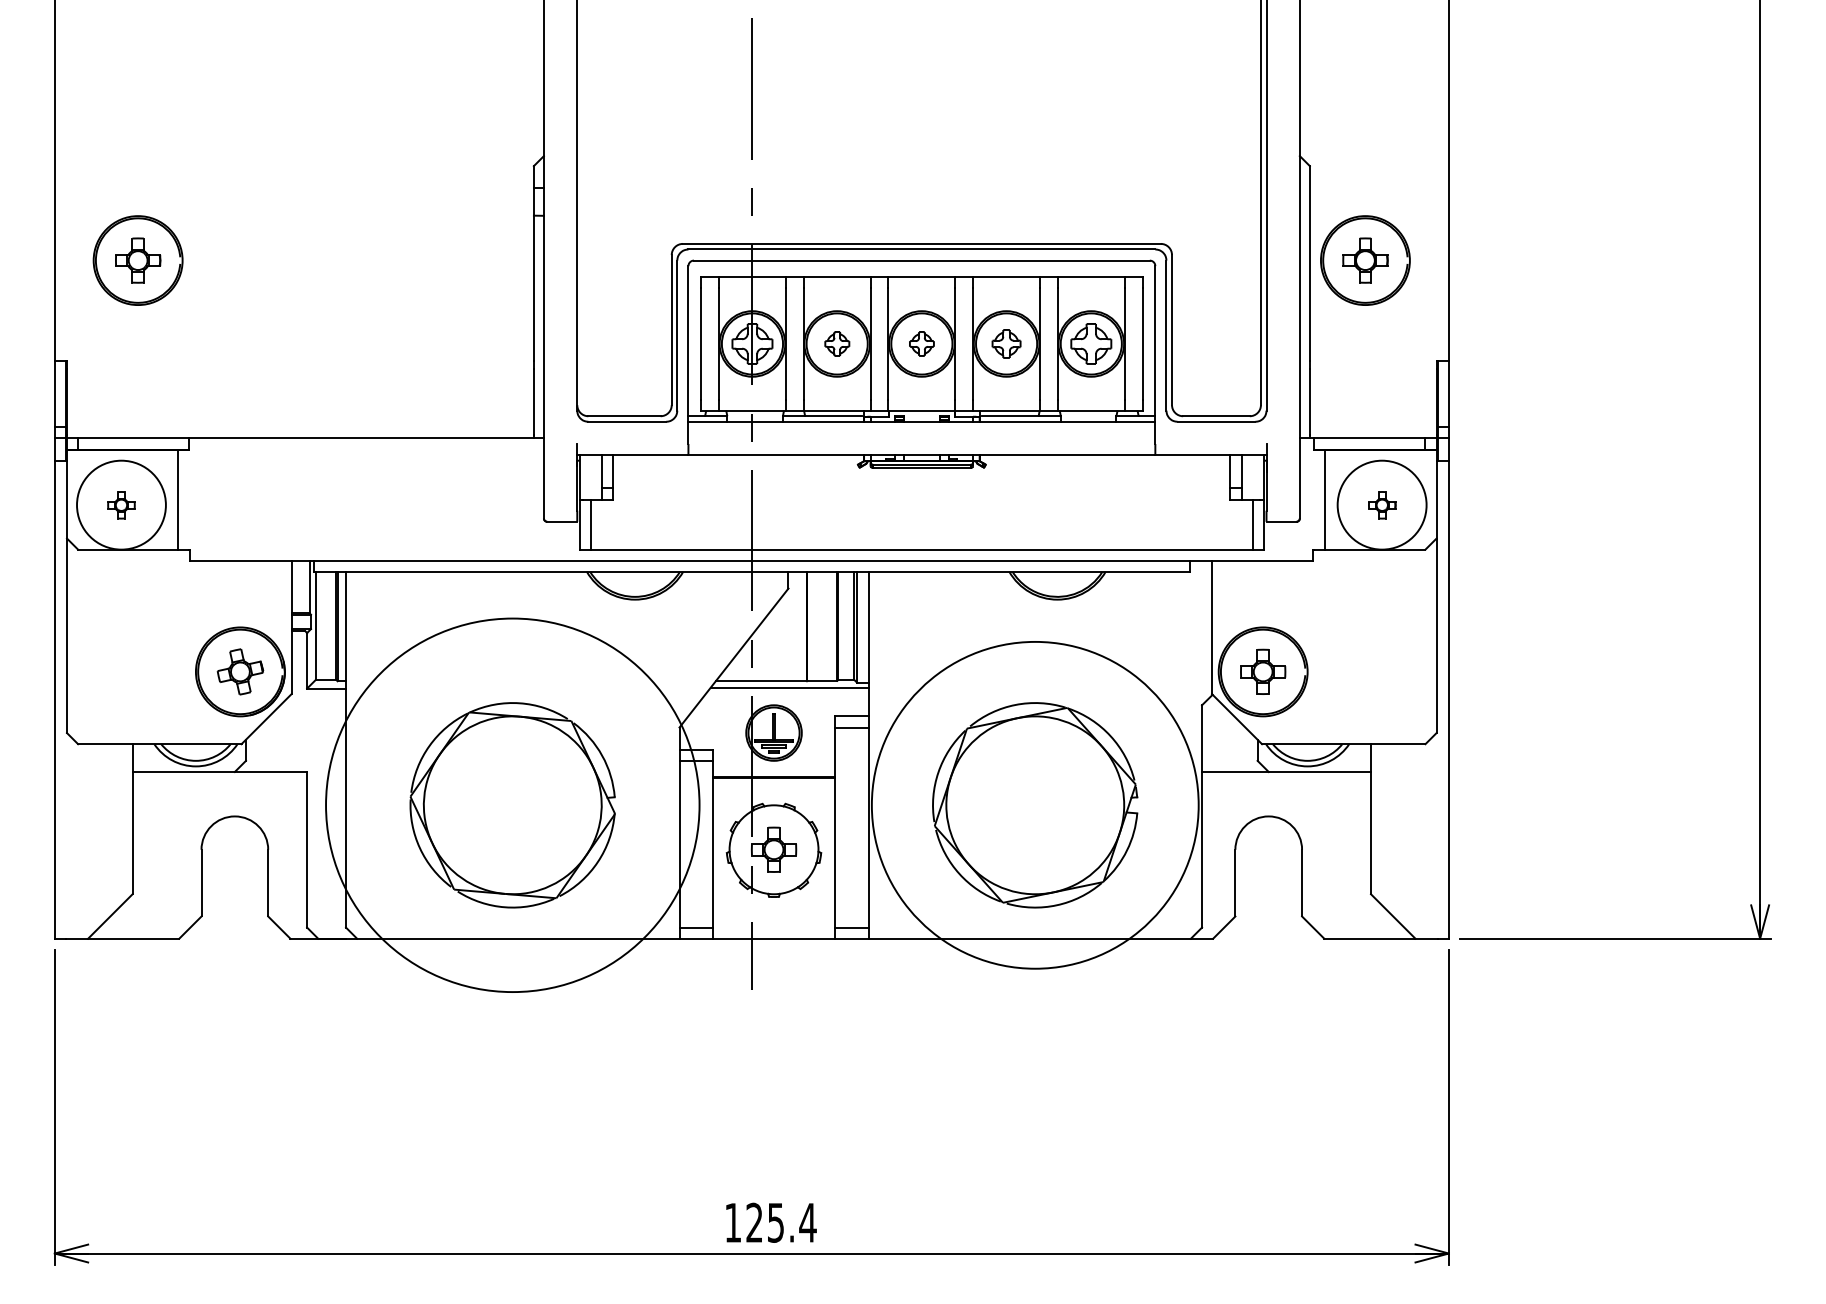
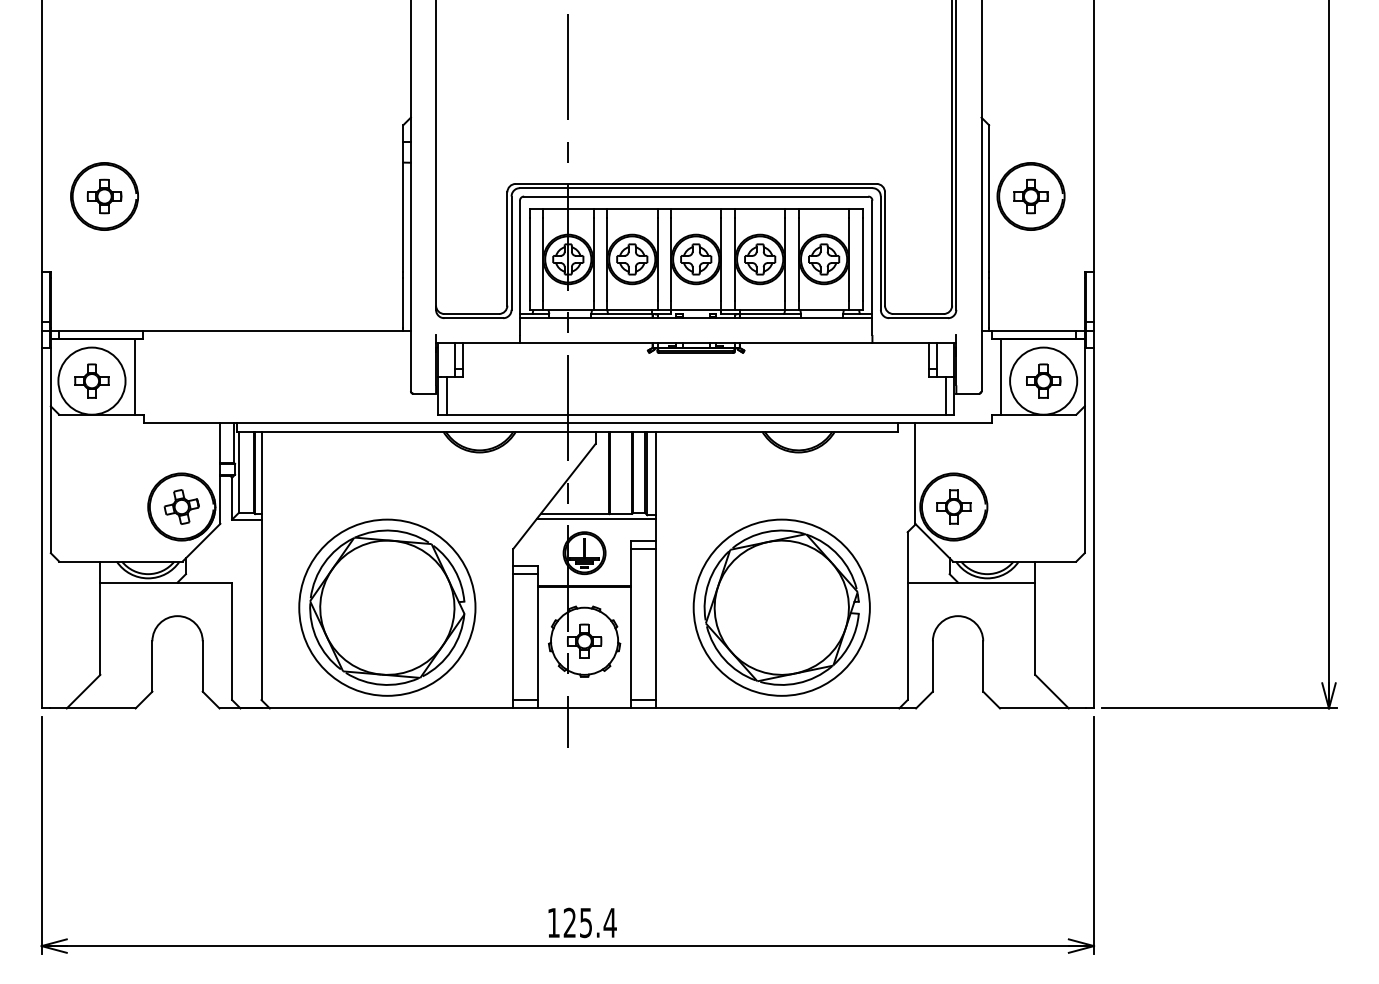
part: (837, 343) -> (632, 259), size x1.67
part: (921, 343) -> (695, 259), size x1.67
part: (1006, 343) -> (760, 259), size x1.43
part: (121, 505) -> (91, 381), size x1.67
part: (1382, 505) -> (1043, 381), size x1.67
circle: (512, 805) -> (387, 607), size x0.62
circle: (1035, 805) -> (781, 607), size x0.71

